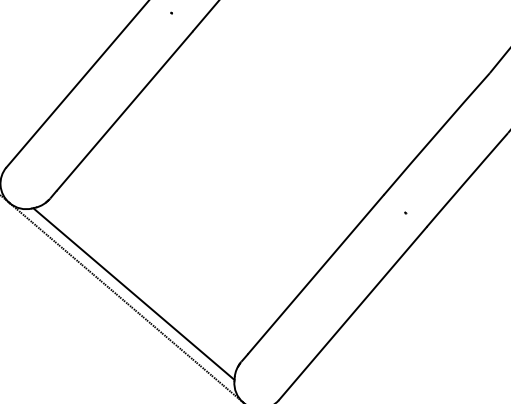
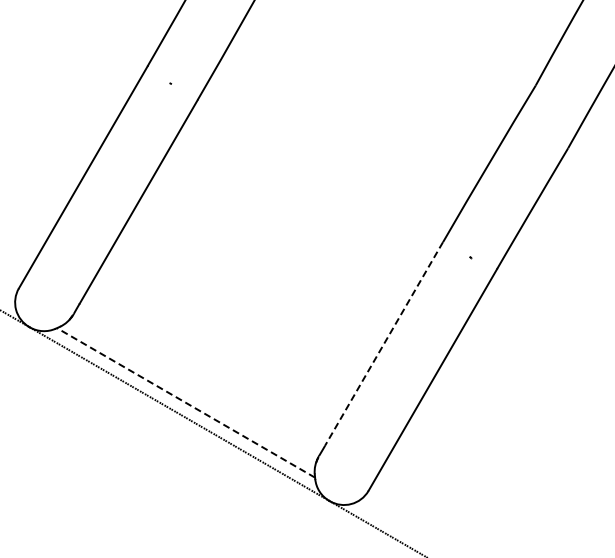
line: (316, 274) -> (384, 344), solid -> dashed
line: (133, 293) -> (185, 402), solid -> dashed

